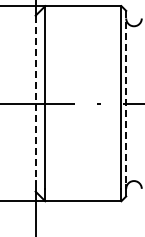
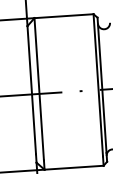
line: (35, 98) -> (31, 90), dashed -> solid
line: (126, 98) -> (102, 85), dashed -> solid

